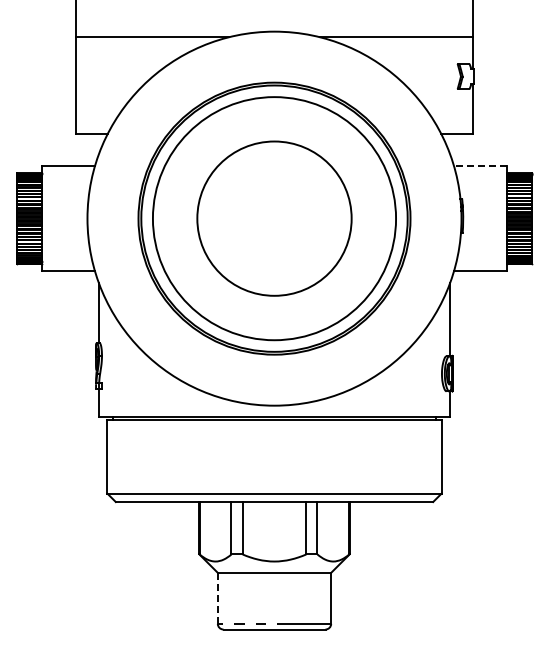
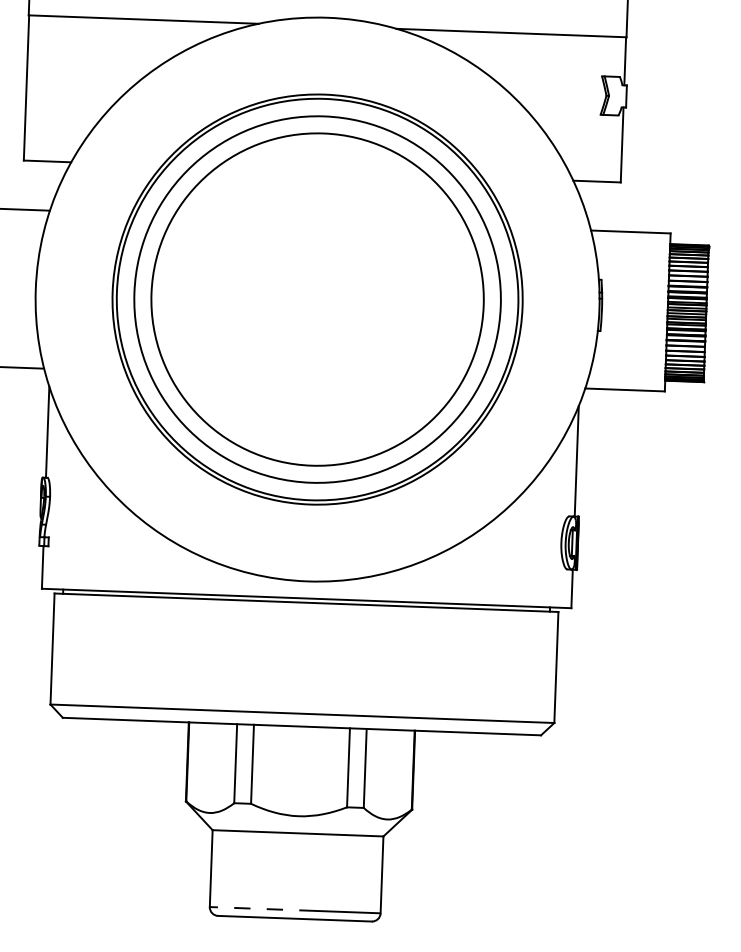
line: (479, 166) -> (629, 232), dashed -> solid
circle: (274, 218) -> (317, 299), size x1.43
line: (217, 598) -> (210, 868), dashed -> solid

